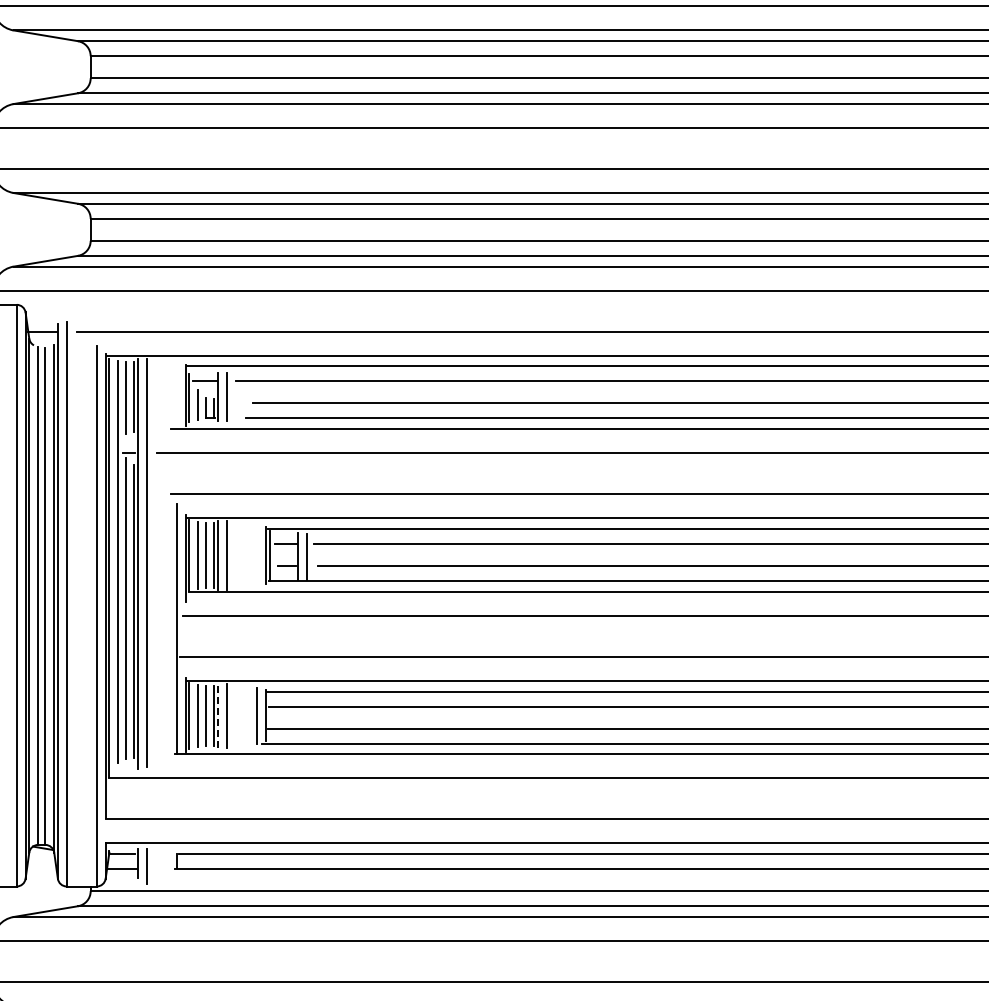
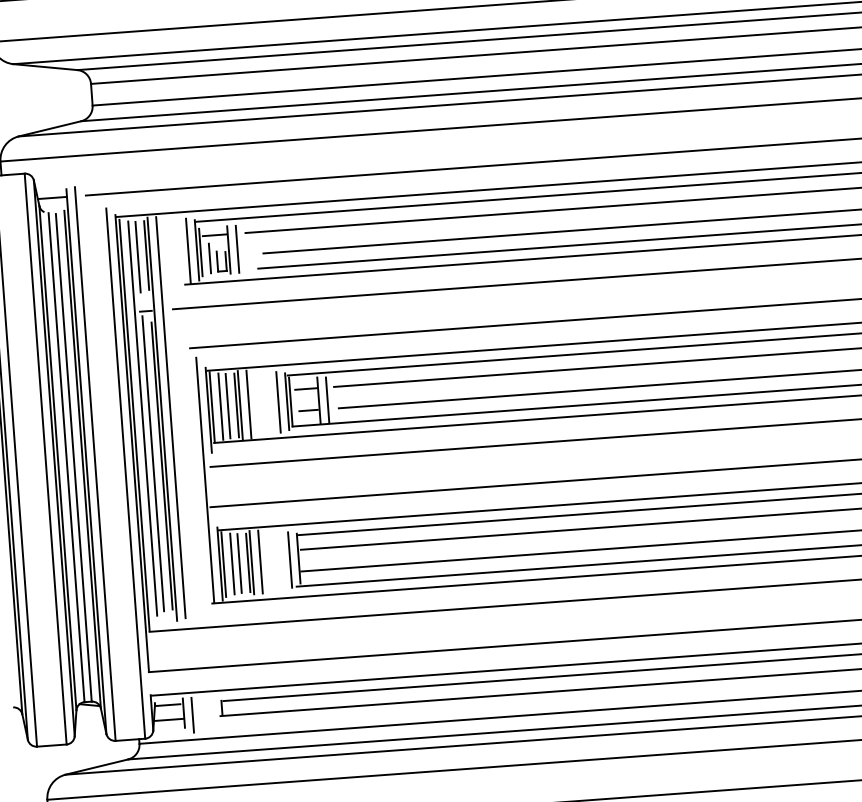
line: (176, 395) -> (187, 251), added
line: (257, 555) -> (278, 402), added
line: (218, 715) -> (252, 562), dashed -> solid

